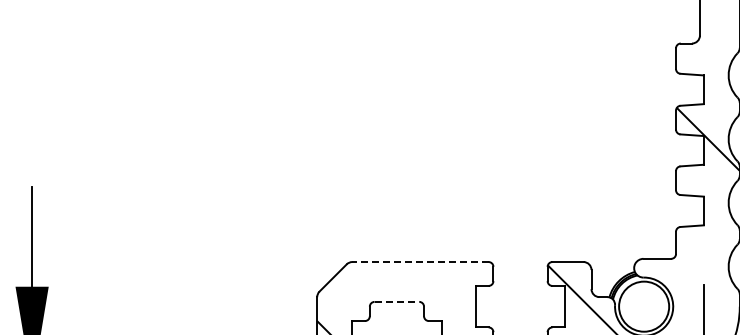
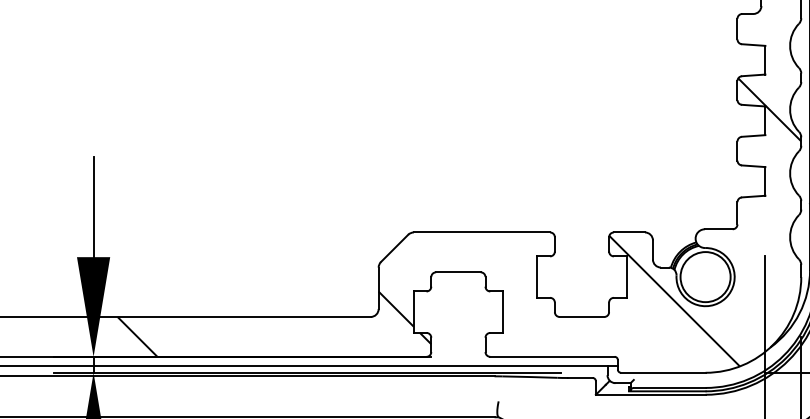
line: (420, 262) -> (481, 232), dashed -> solid
line: (397, 302) -> (458, 272), dashed -> solid

